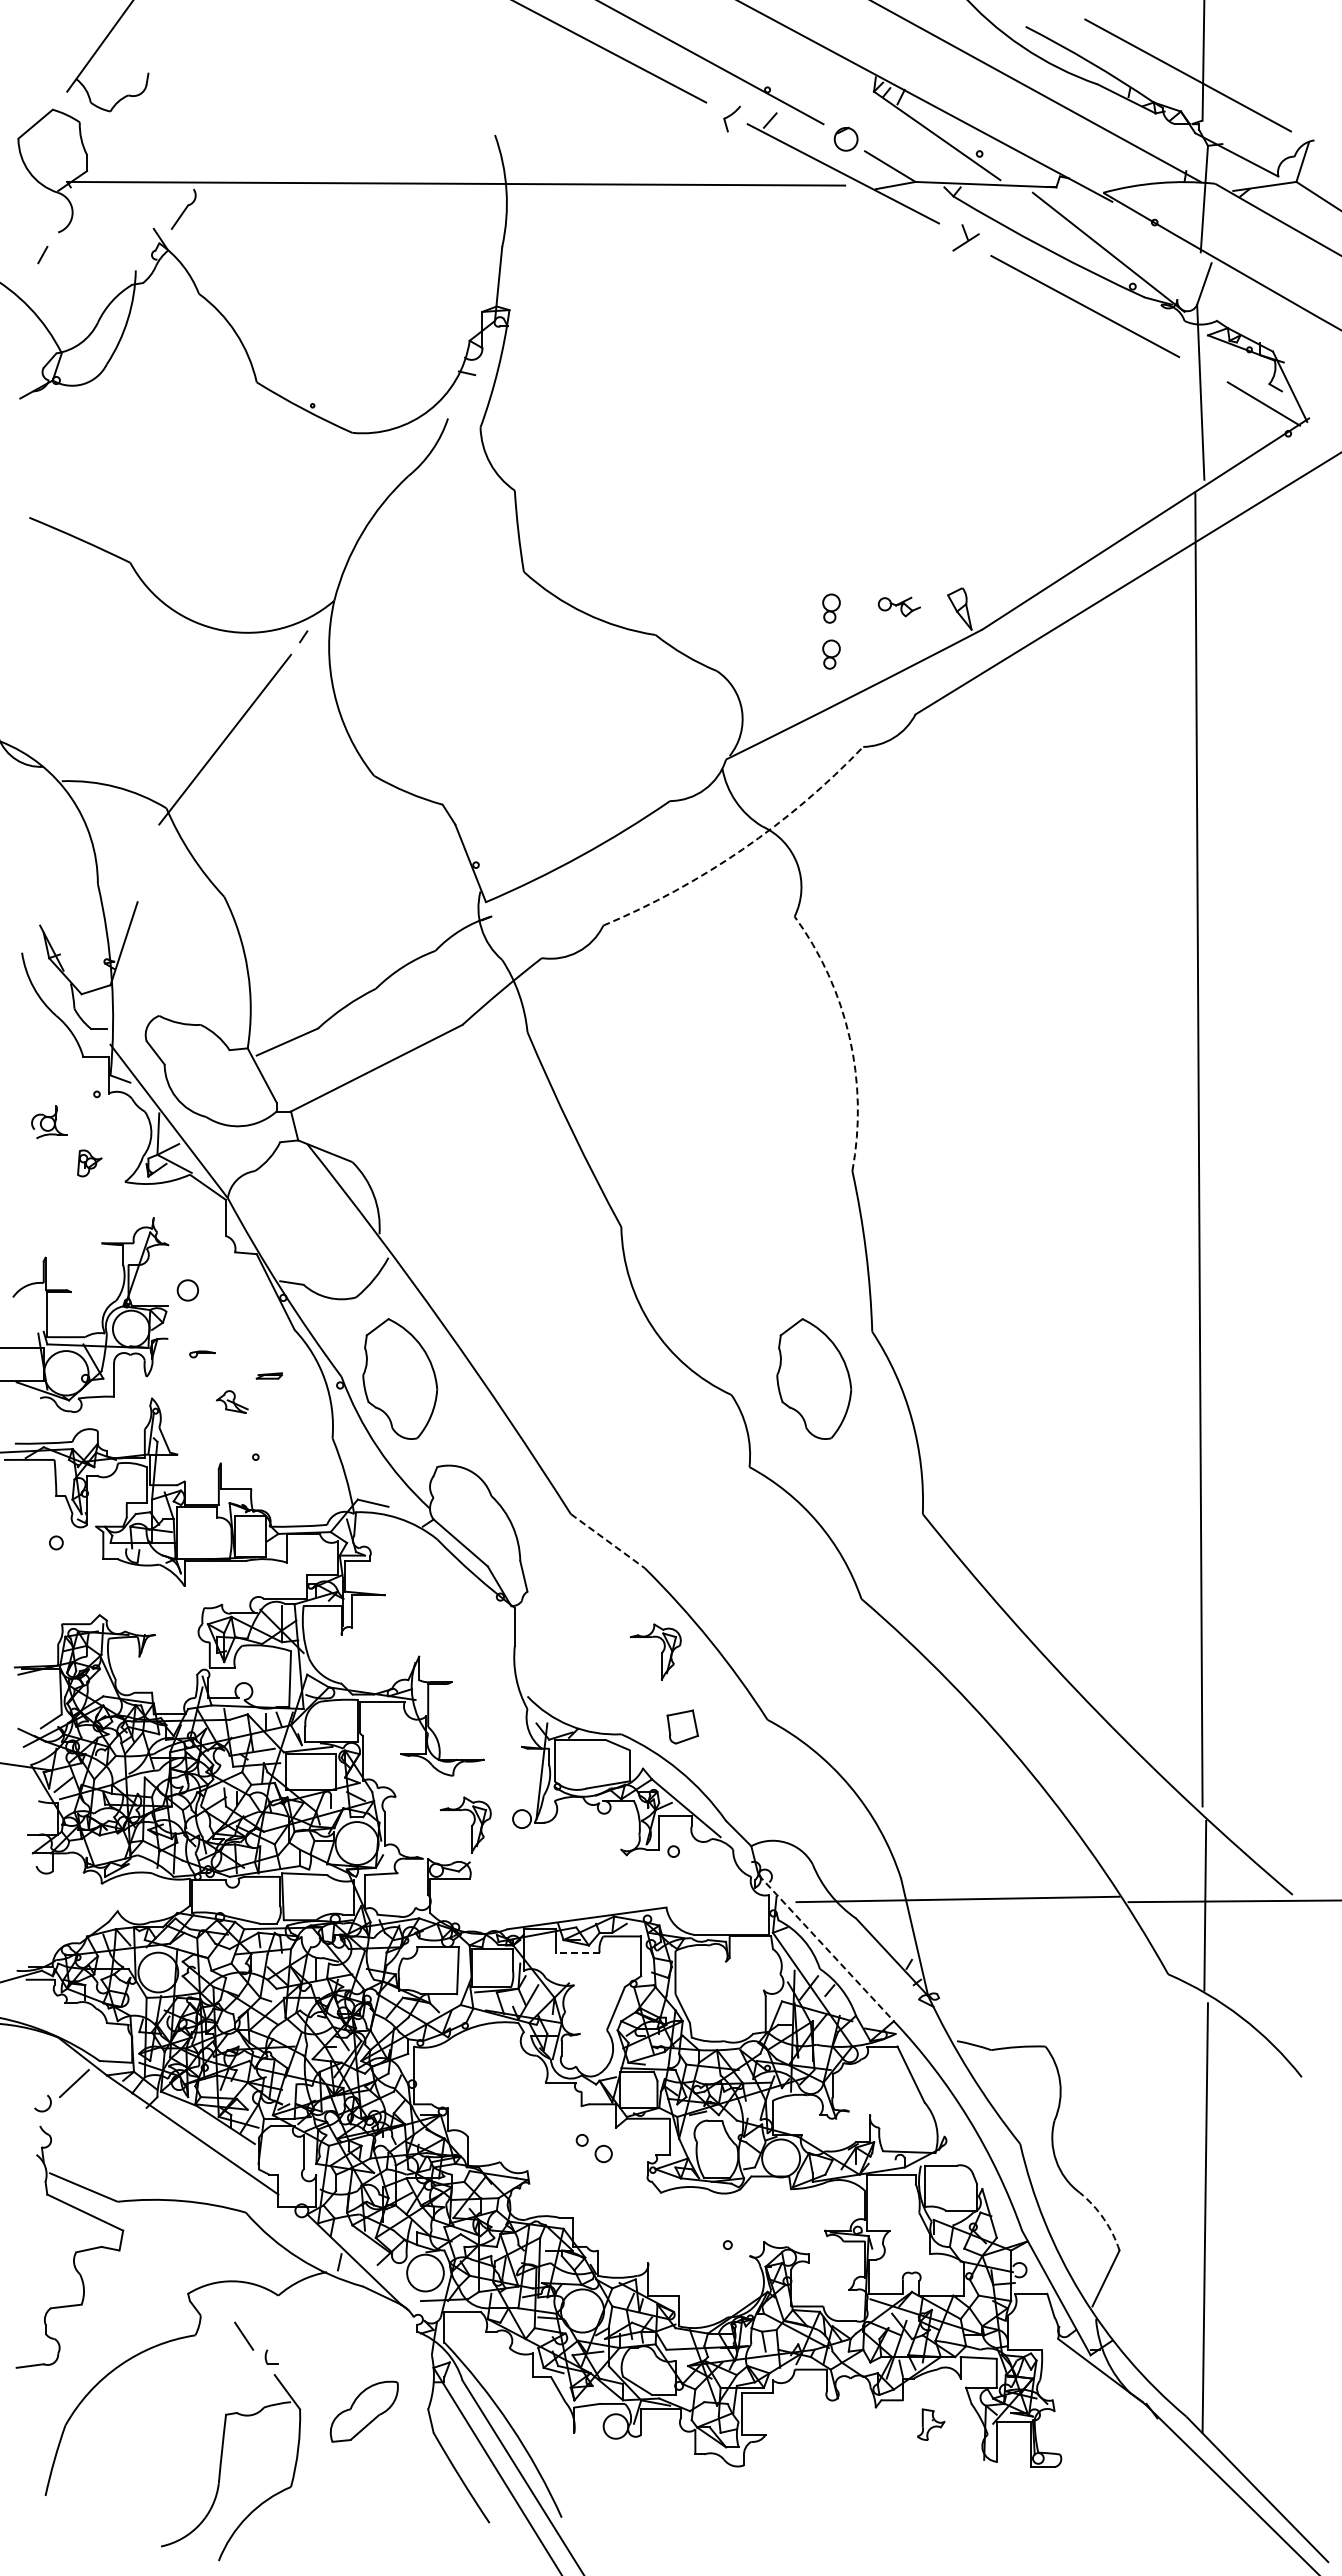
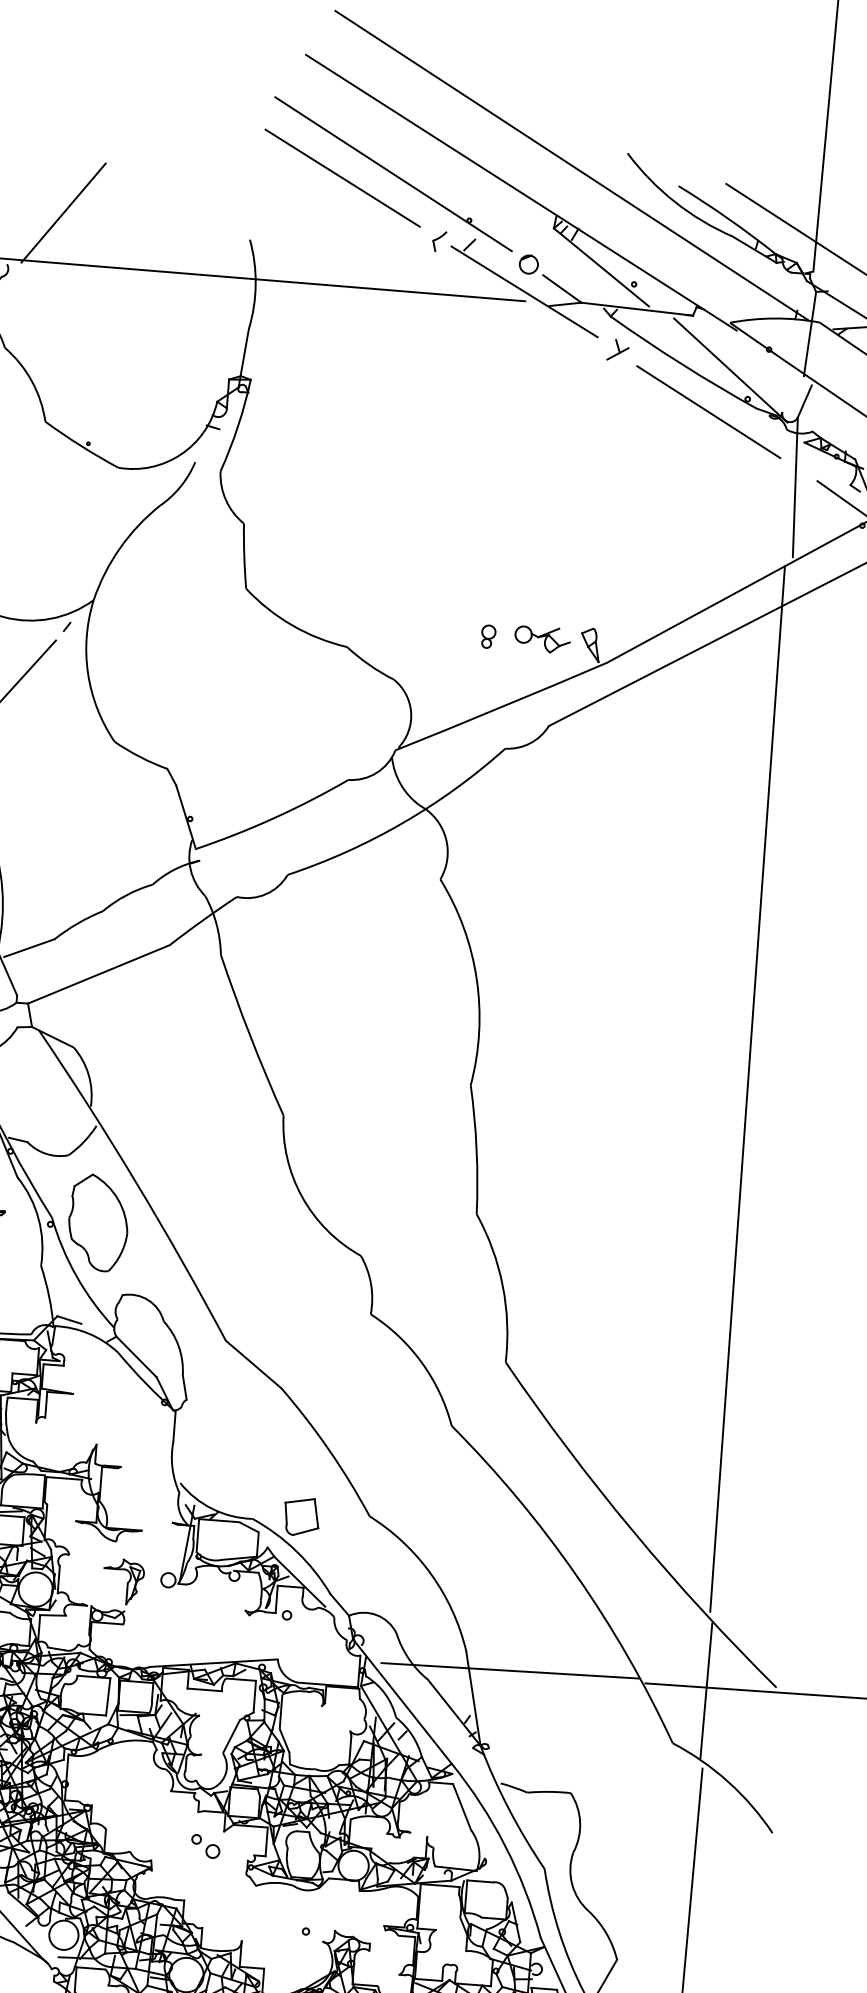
line: (259, 119) -> (63, 212), added
part: (899, 606) -> (542, 639), size x1.67
part: (831, 654) -> (485, 673), removed
arc: (742, 849) -> (403, 822), dashed -> solid
arc: (849, 1037) -> (476, 978), dashed -> solid
part: (814, 1378) -> (427, 1247), removed
line: (607, 1541) -> (253, 1364), dashed -> solid
part: (661, 1652) -> (289, 1456), removed
part: (682, 1726) -> (301, 1516), size x1.43
line: (826, 1948) -> (402, 1701), dashed -> solid
line: (578, 1952) -> (205, 1689), dashed -> solid
arc: (1103, 2218) -> (606, 1933), dashed -> solid

